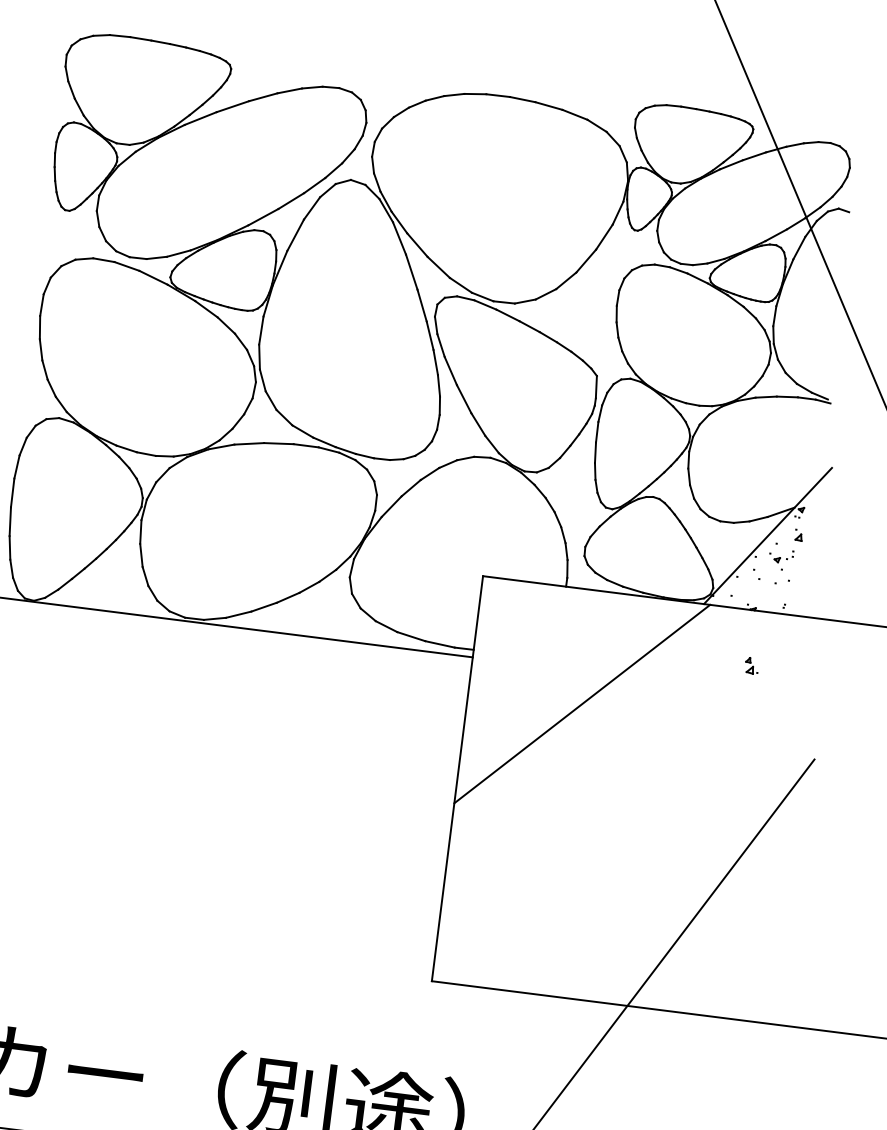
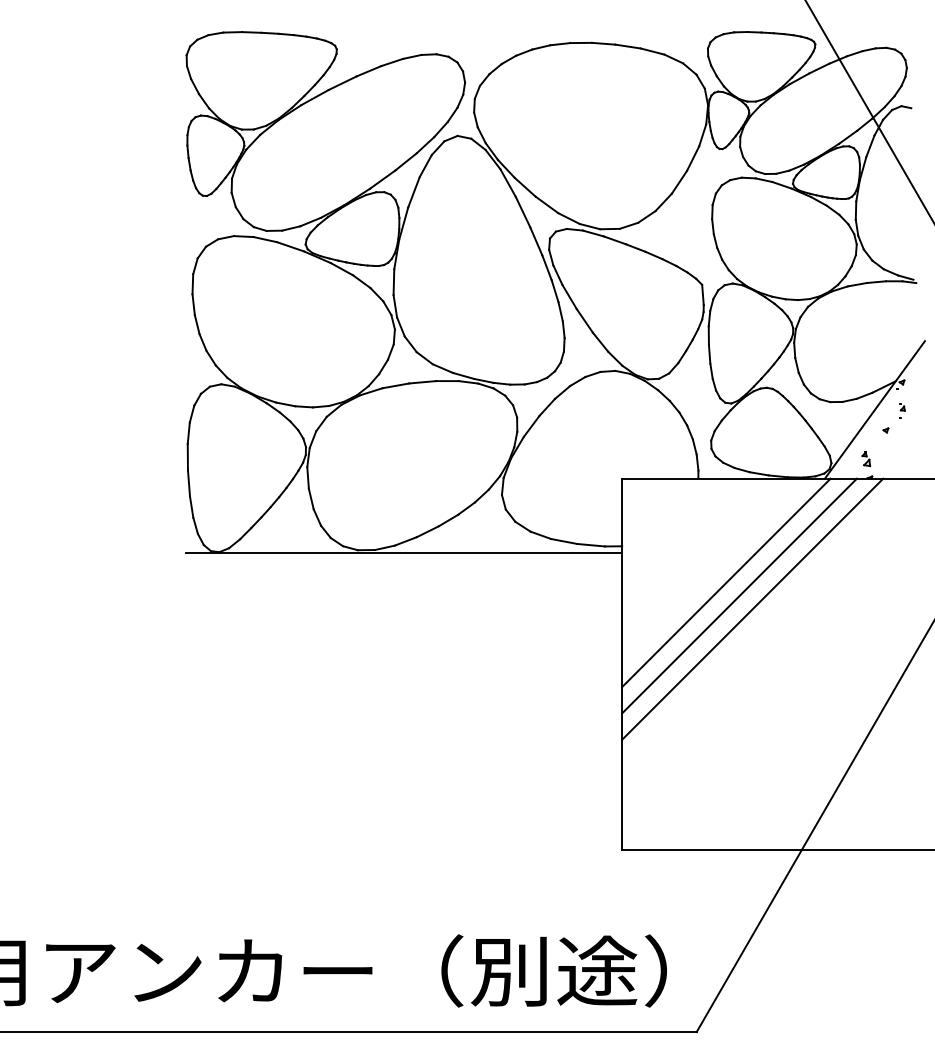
part: (797, 540) -> (902, 410), size x0.71
part: (749, 666) -> (866, 459), moved
line: (594, 719) -> (739, 595), added
line: (607, 735) -> (752, 608), added

